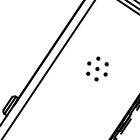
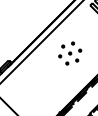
part: (97, 68) -> (70, 53), size x1.43

